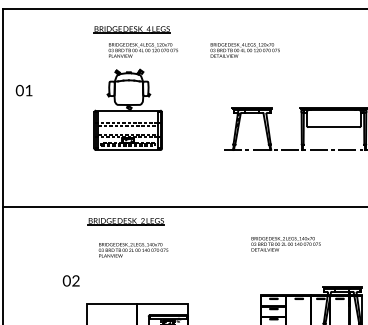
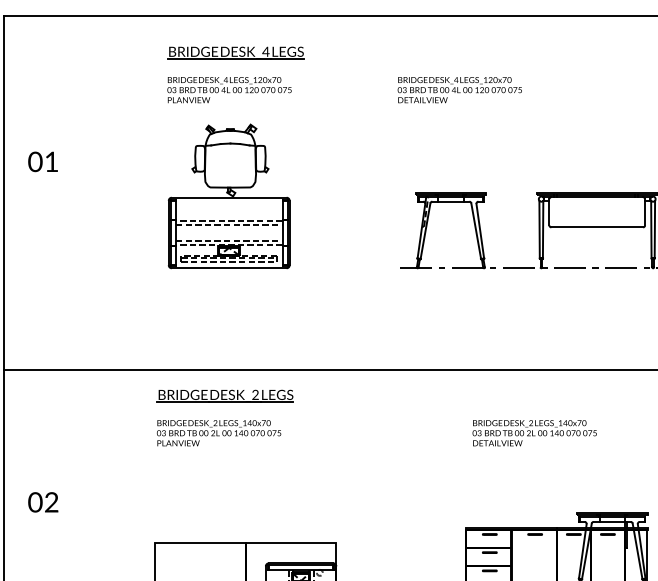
text: (142, 50) -> (227, 90), moved
text: (244, 50) -> (458, 90), moved
text: (285, 244) -> (533, 433), moved
text: (133, 250) -> (218, 433), moved
text: (70, 280) -> (41, 501), moved

